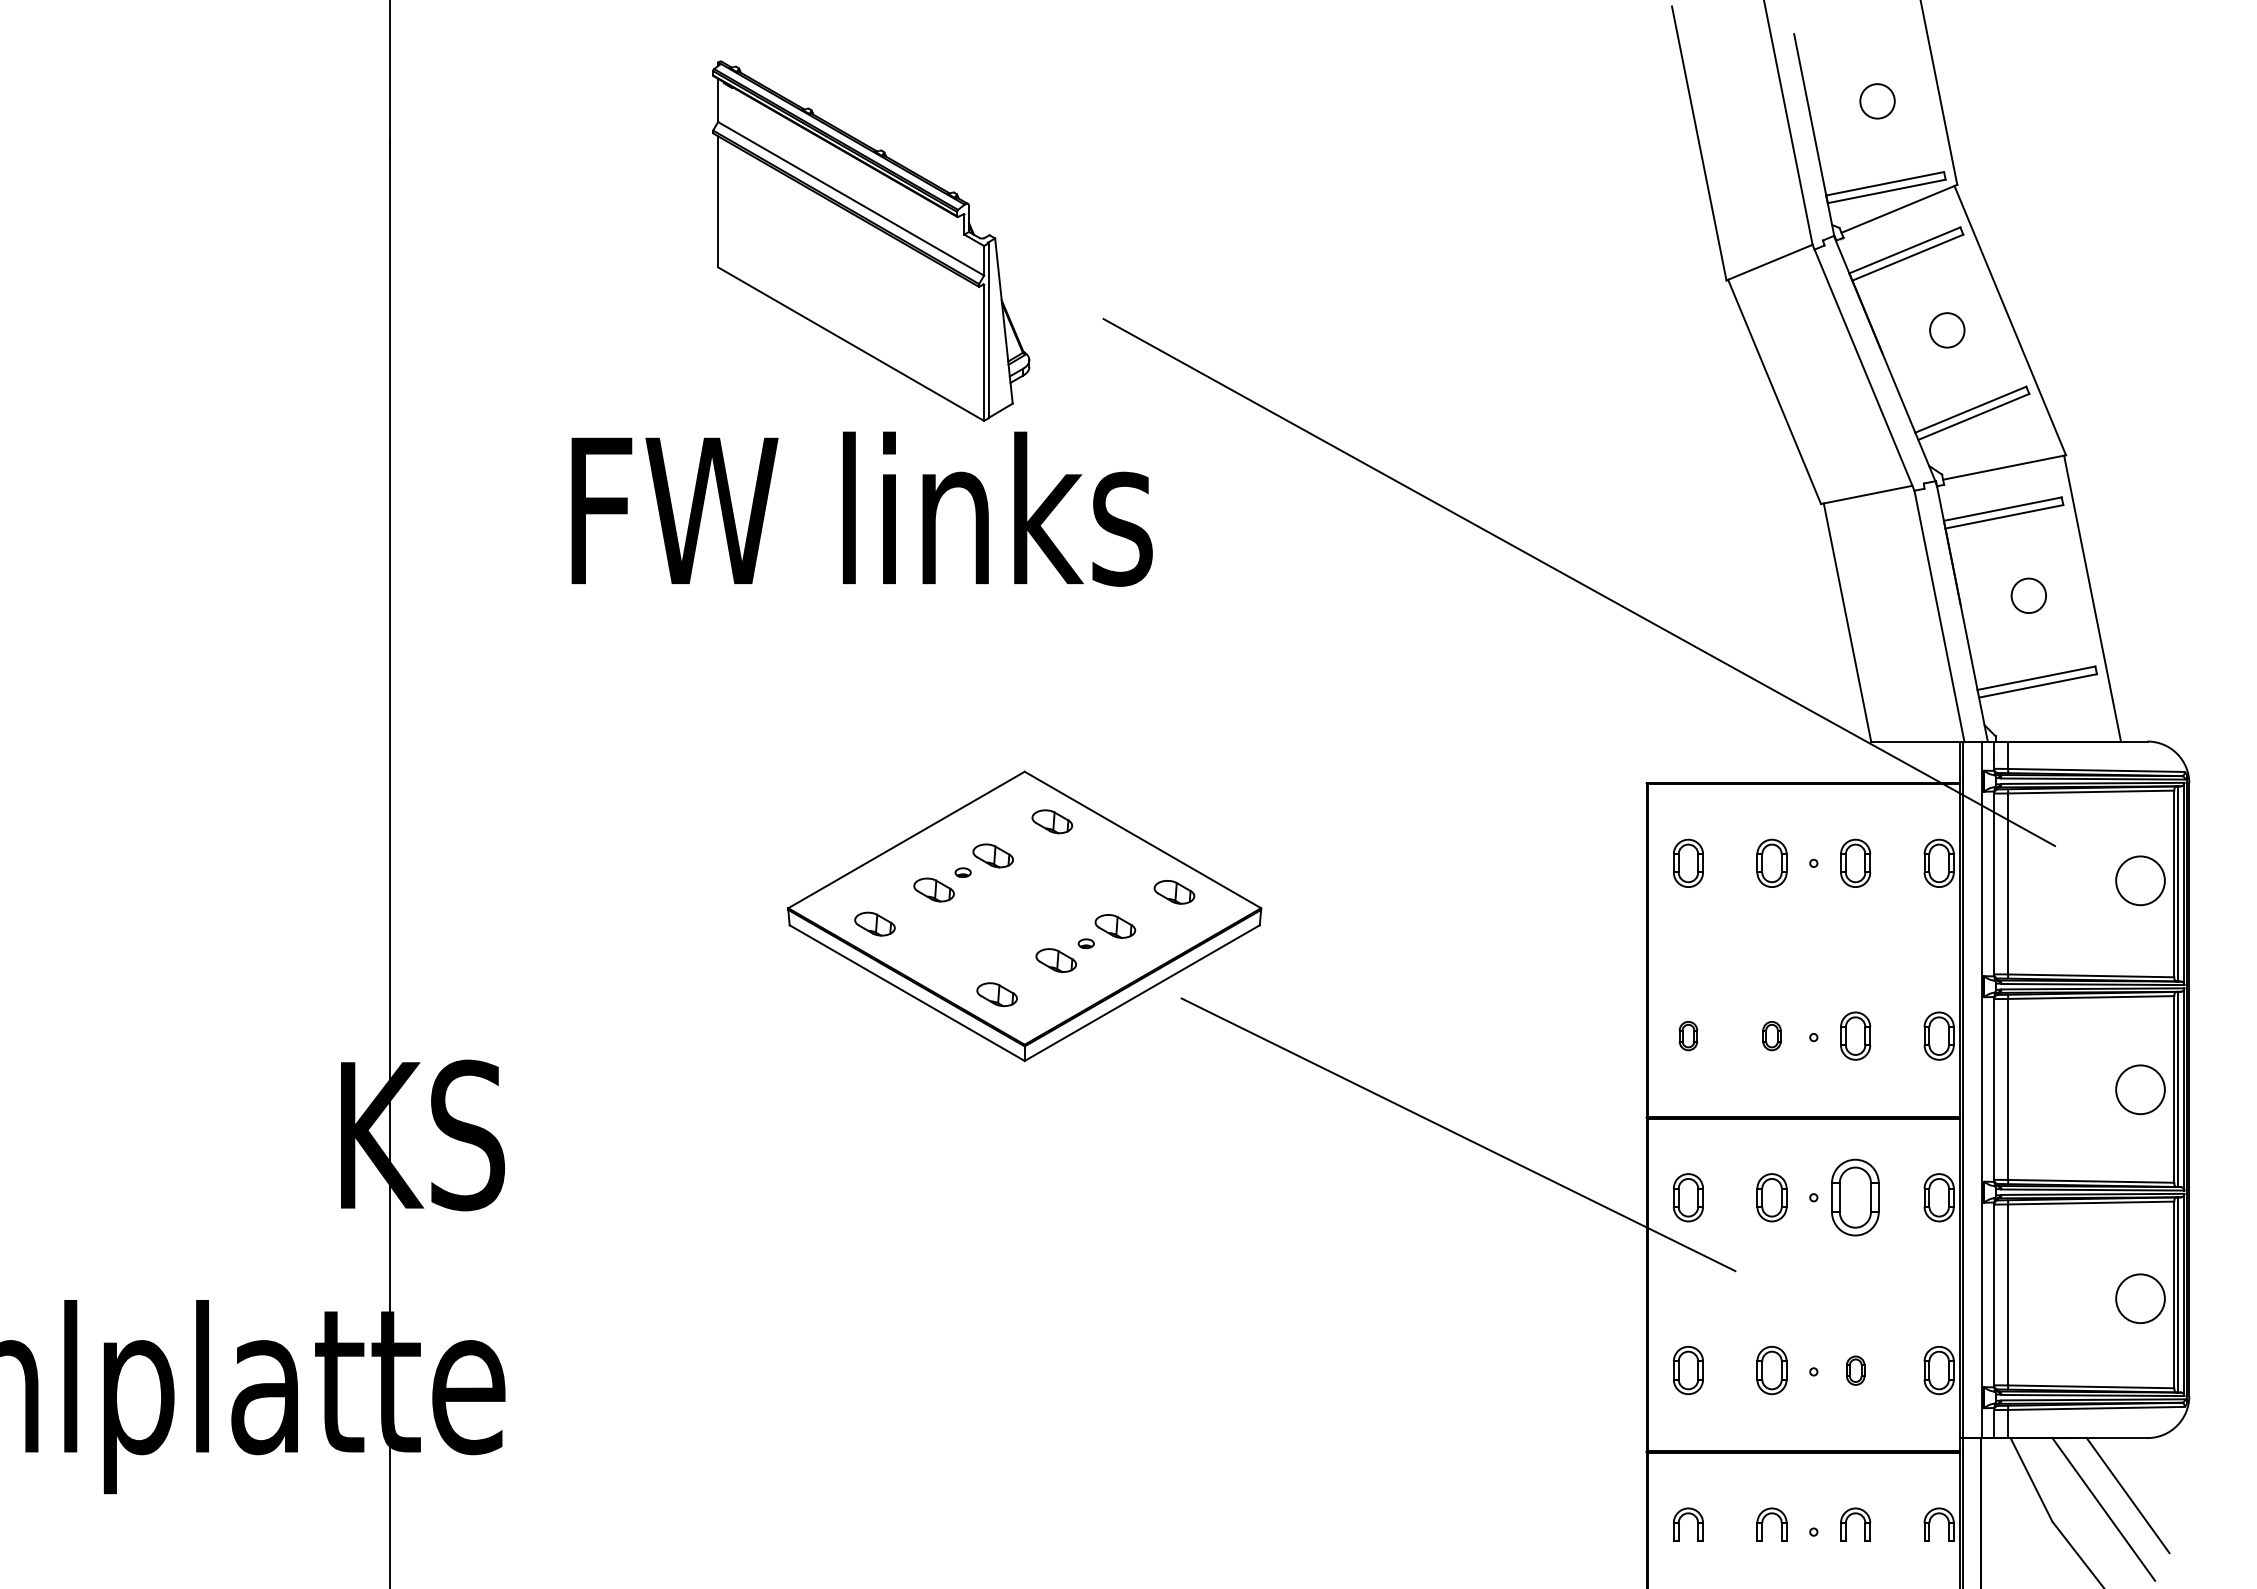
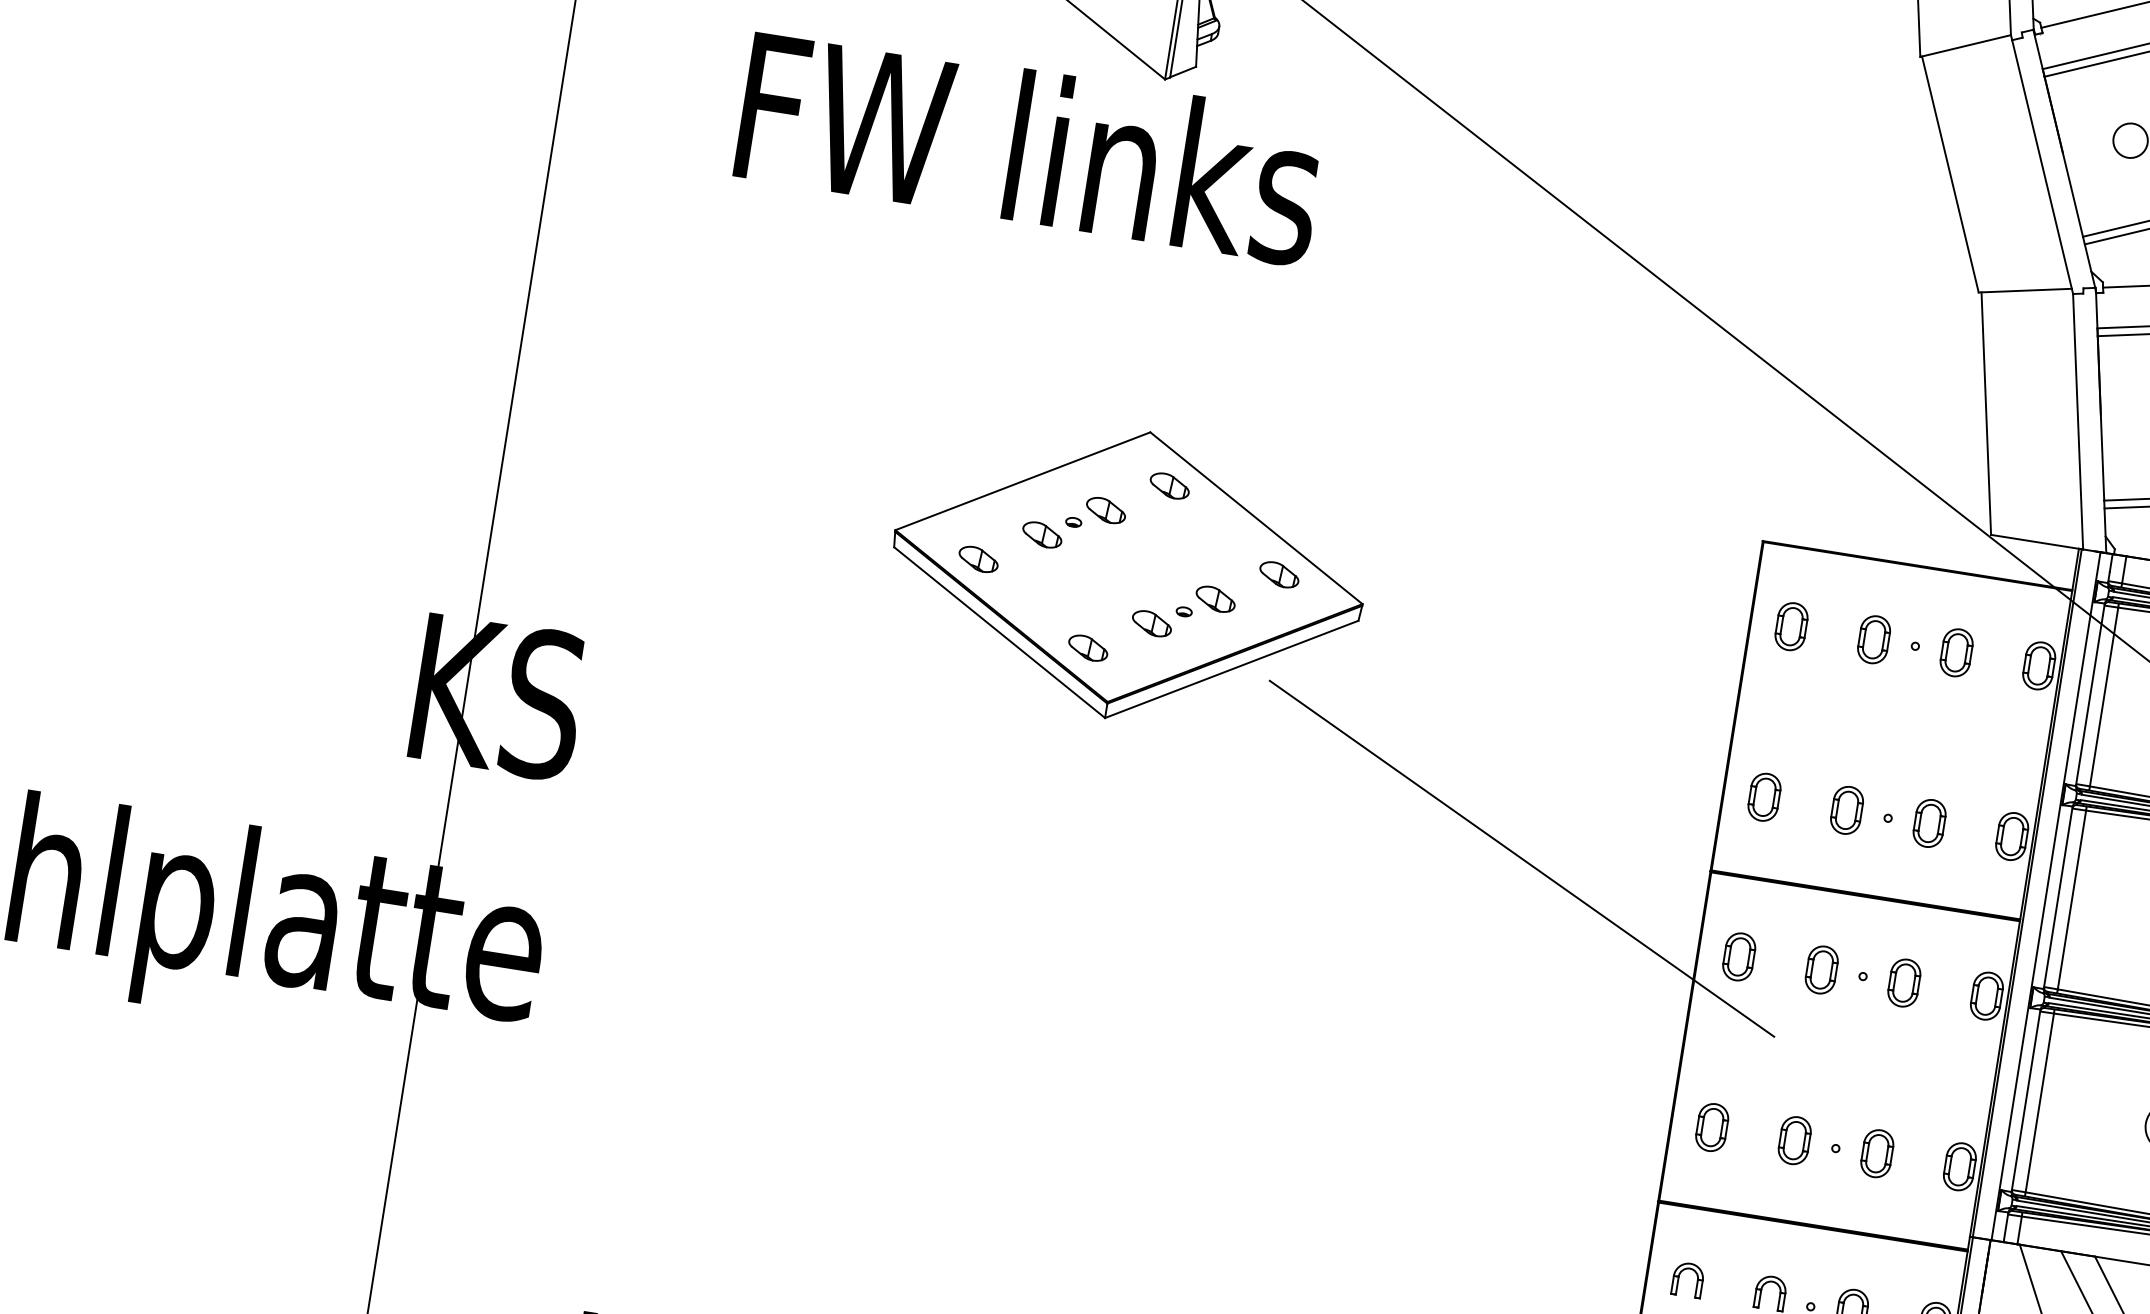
part: (1688, 1035) -> (1764, 796), size x1.67
part: (1771, 1035) -> (1846, 809), size x1.67
part: (1855, 1197) -> (1904, 982), size x0.62
part: (1855, 1370) -> (1877, 1153), size x1.67

